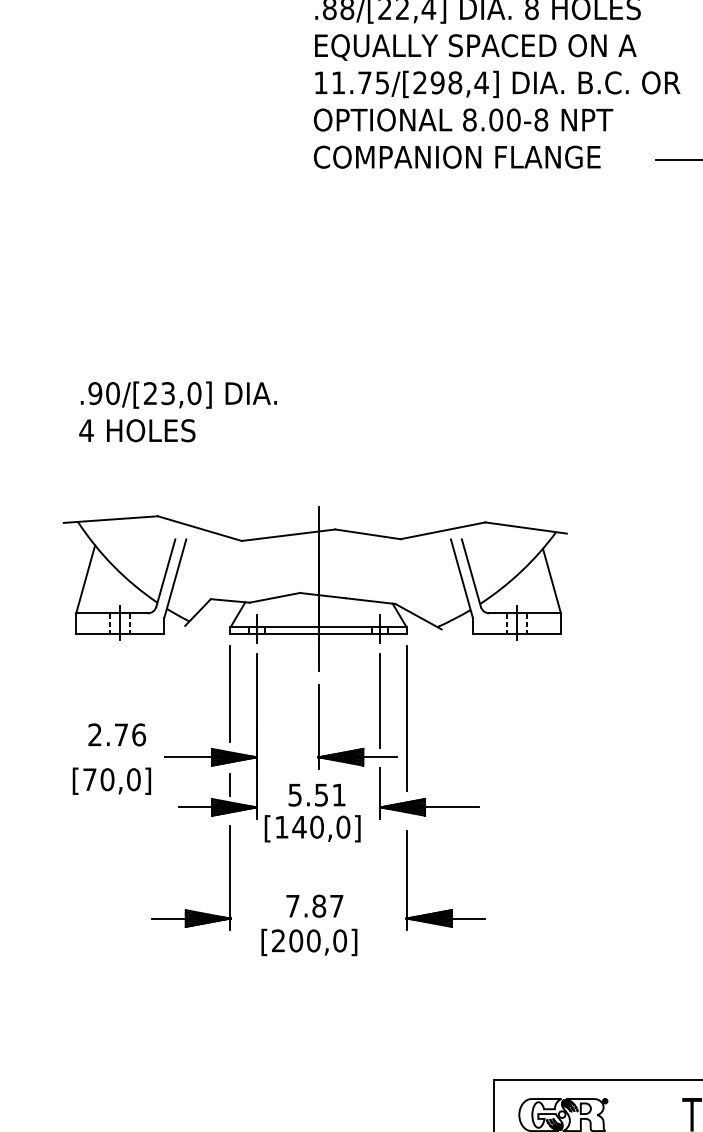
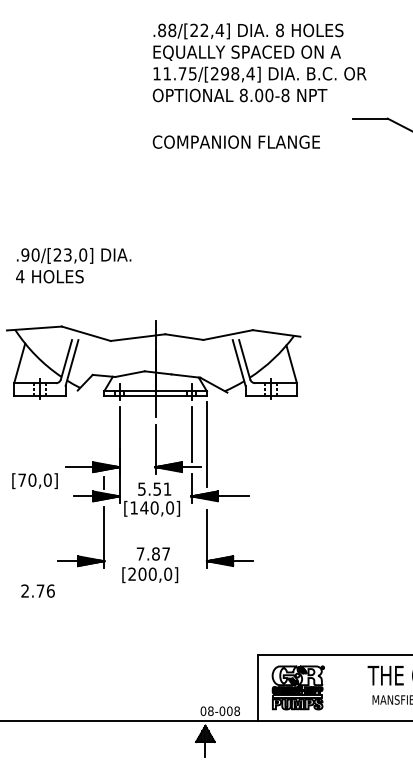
text: (455, 156) -> (235, 141), moved
line: (231, 694) -> (104, 430), removed
text: (116, 733) -> (37, 590), moved

